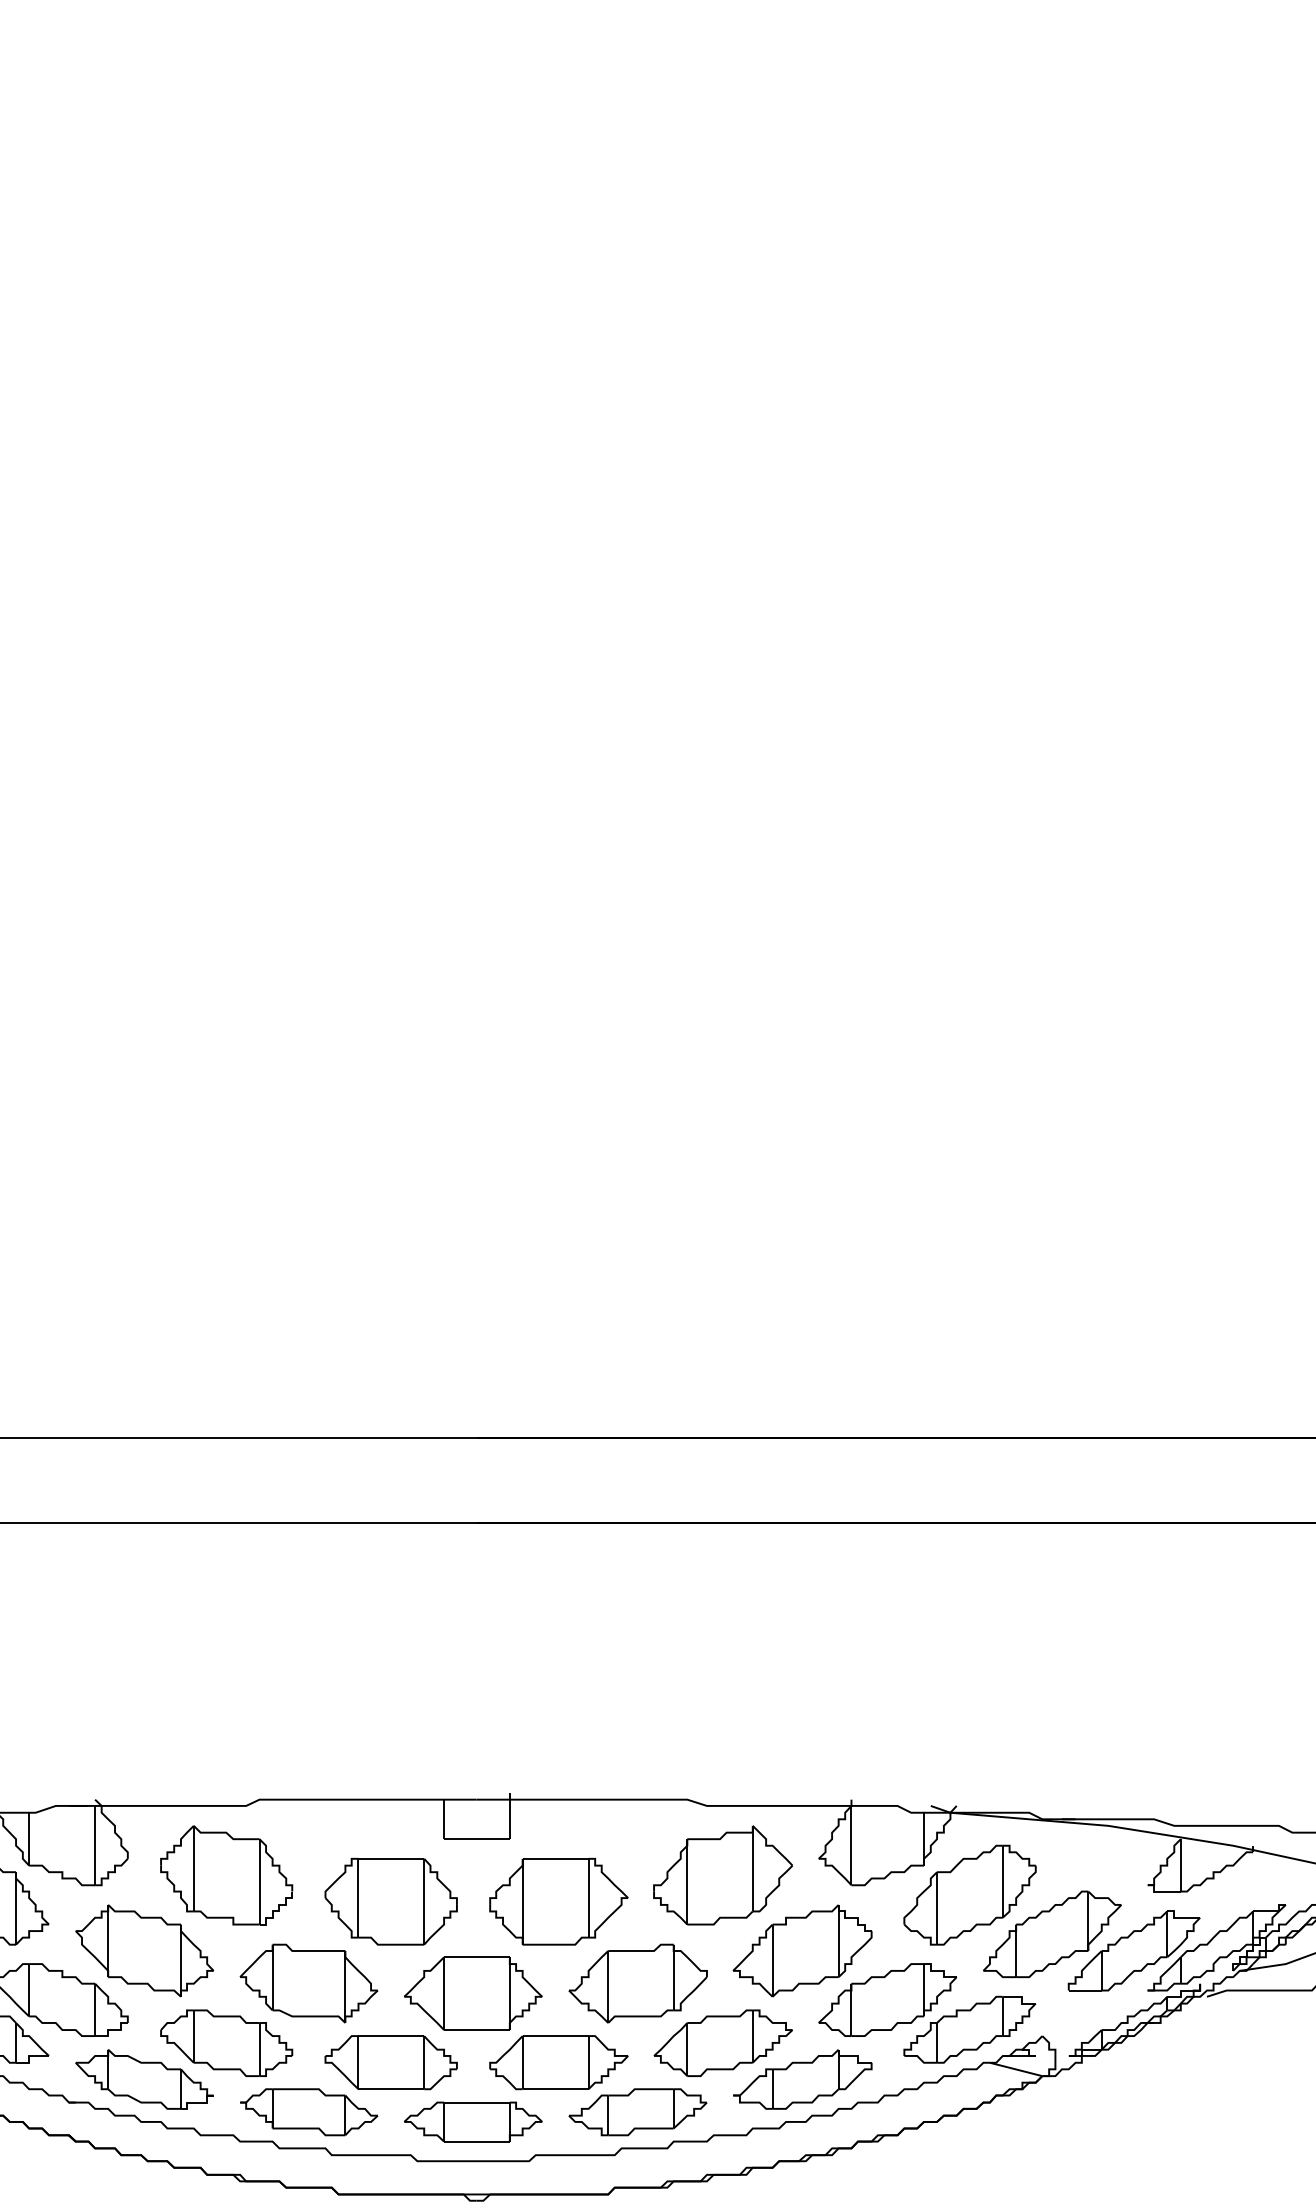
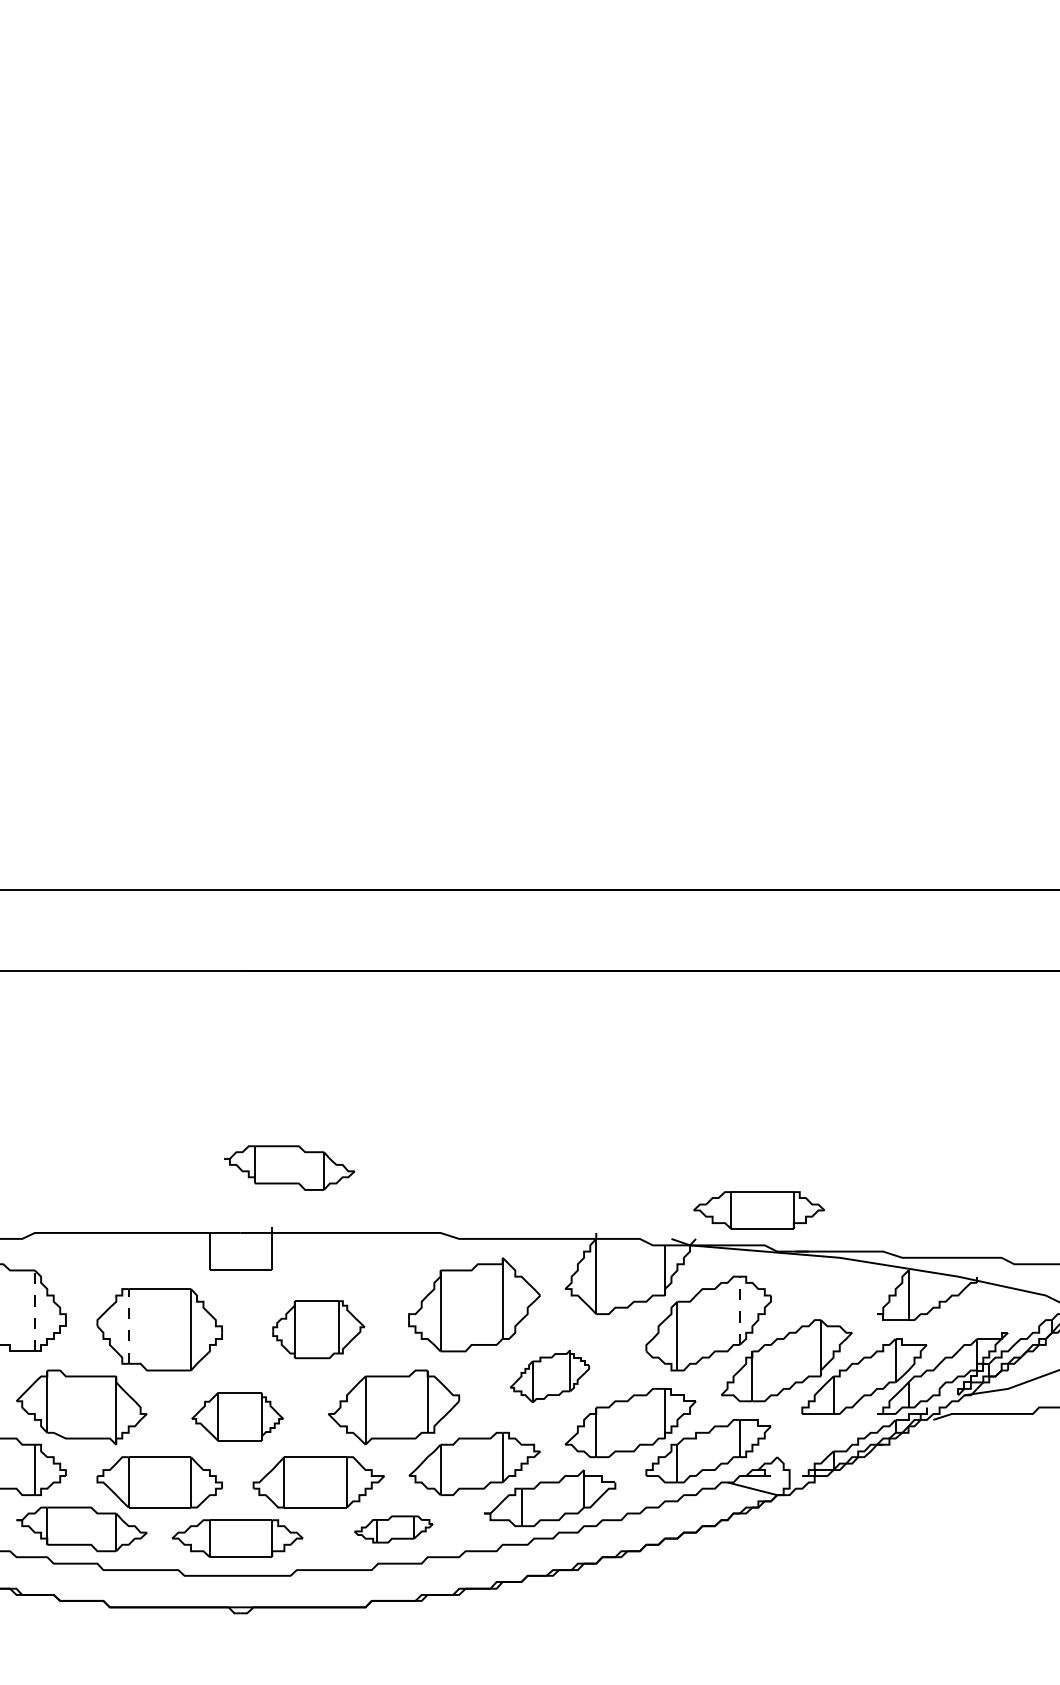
part: (528, 1731) -> (289, 1168), added
part: (1022, 1775) -> (758, 1210), added
line: (259, 1881) -> (34, 1310), solid -> dashed
line: (1002, 1881) -> (739, 1310), solid -> dashed
line: (358, 1897) -> (128, 1325), solid -> dashed
part: (558, 1901) -> (318, 1329), size x0.7
part: (802, 1950) -> (549, 1376), size x0.6
part: (473, 1993) -> (237, 1416), size x0.7
part: (637, 2112) -> (393, 1529), size x0.6

